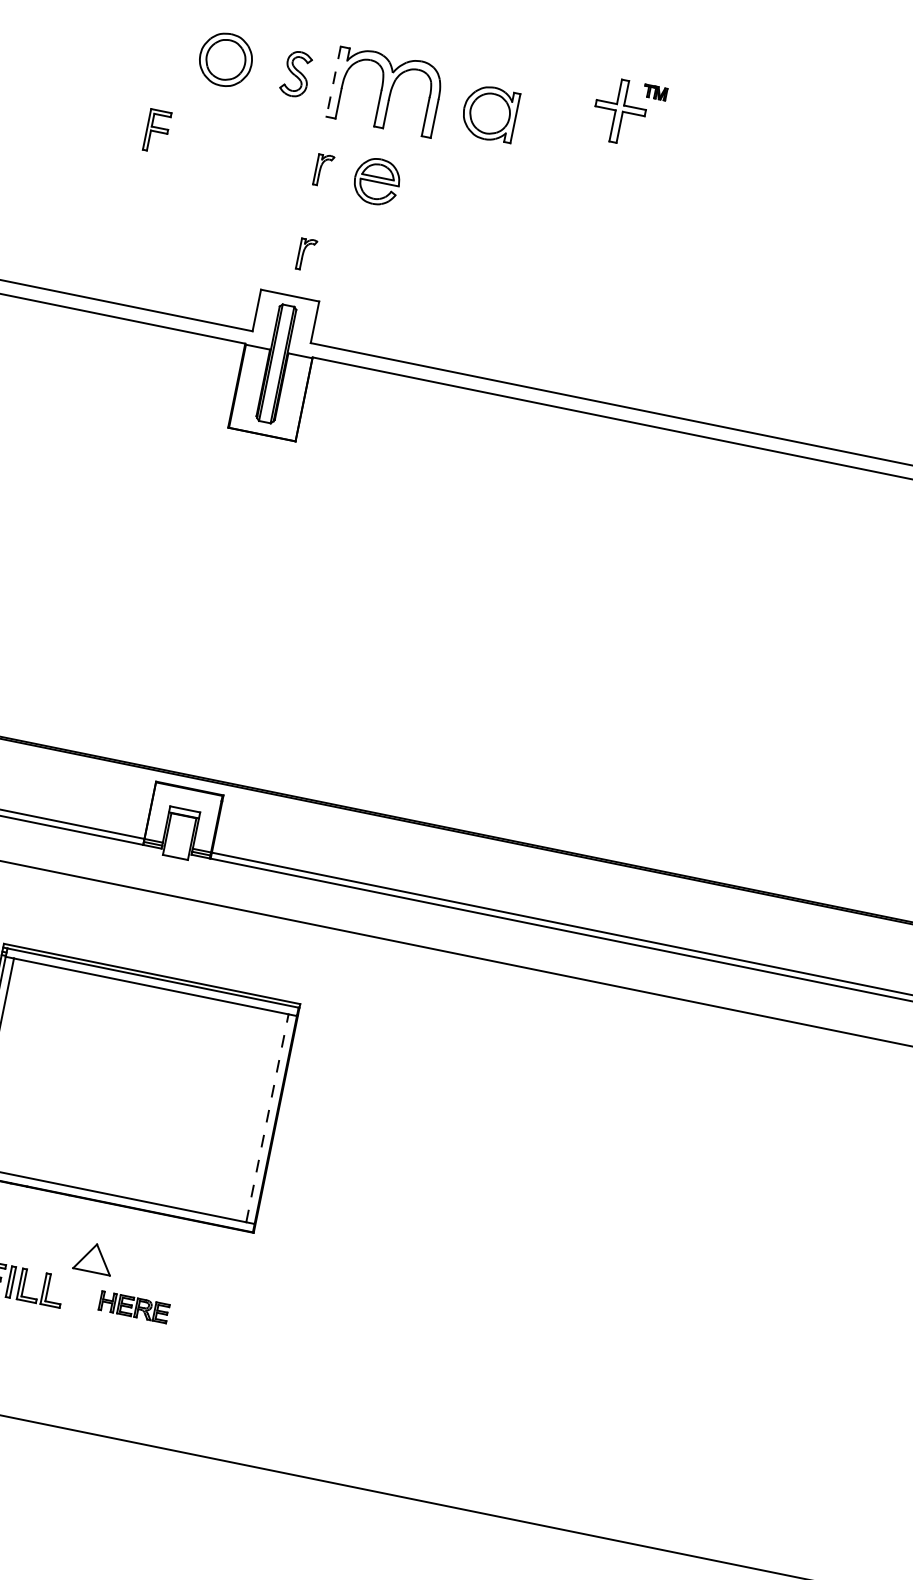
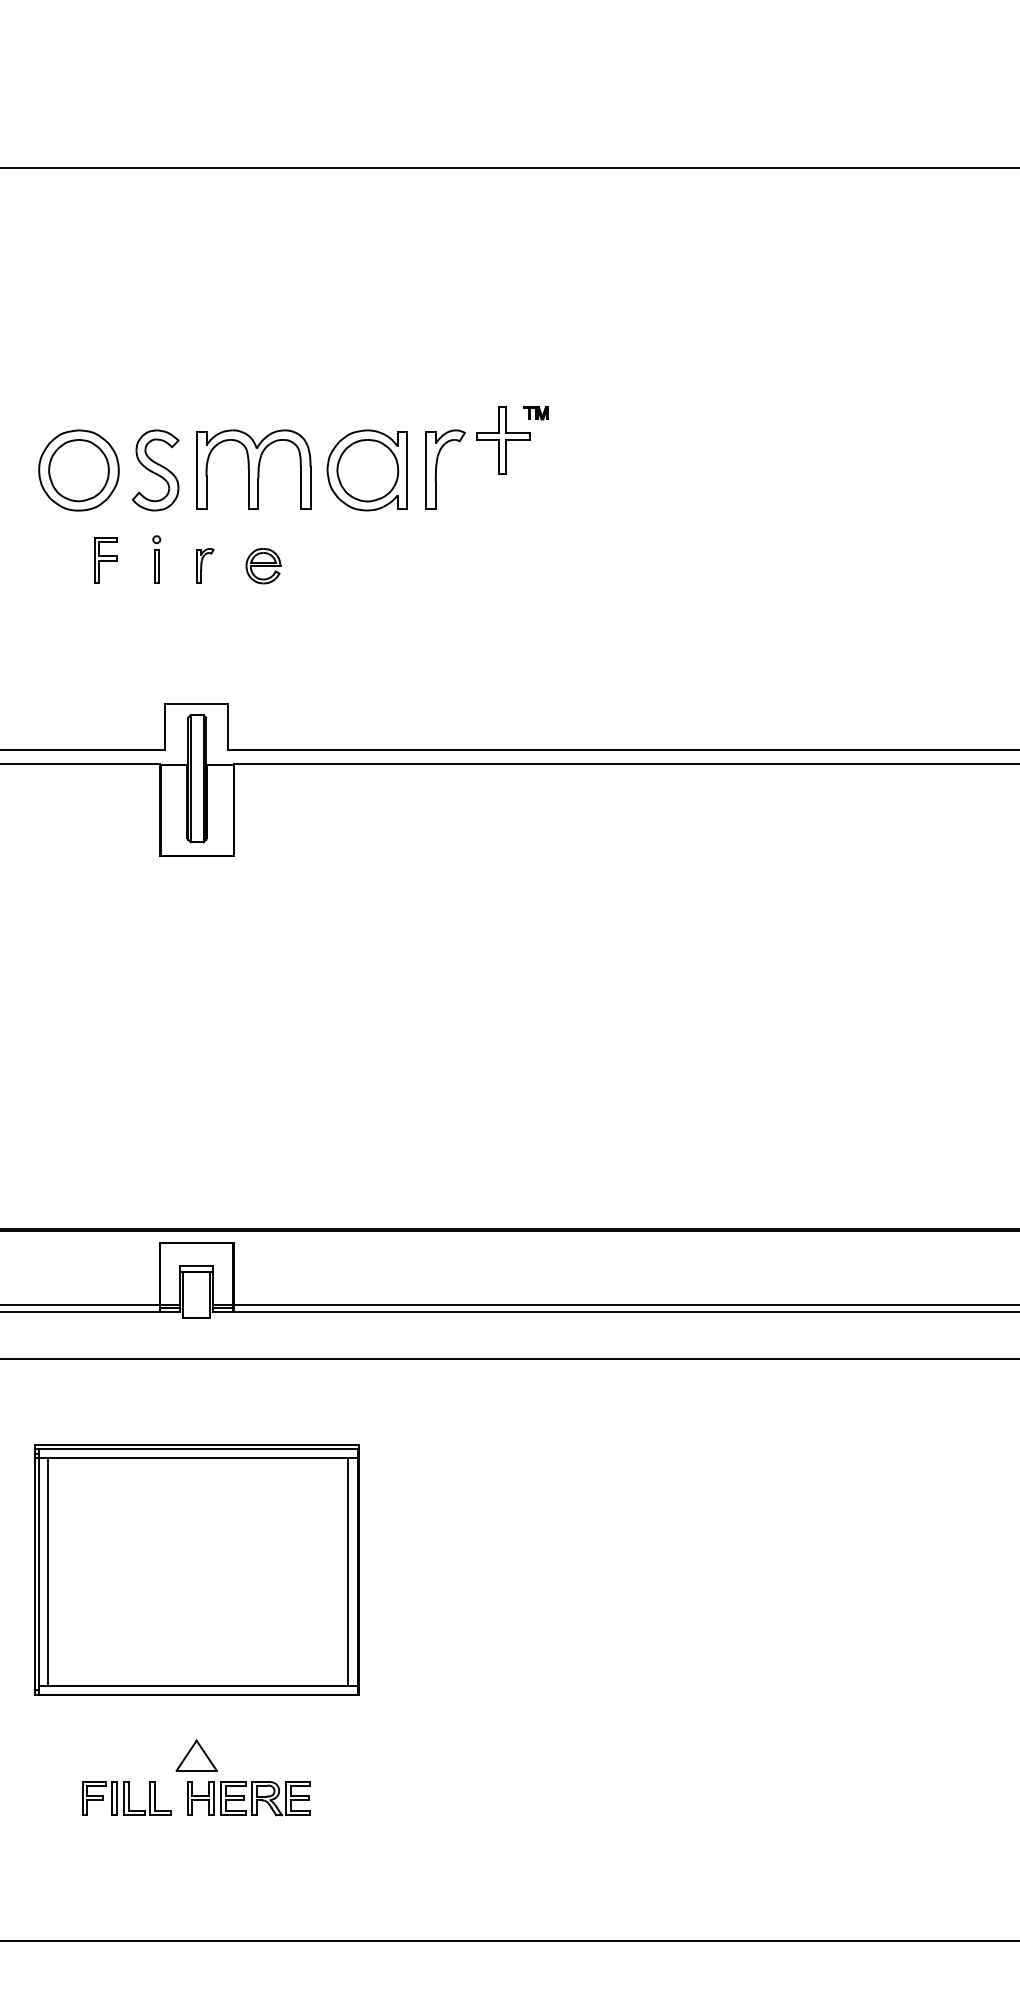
part: (225, 59) -> (78, 470), size x1.43
part: (295, 74) -> (155, 470), size x1.67
line: (333, 81) -> (196, 470), dashed -> solid
part: (489, 113) -> (366, 470), size x1.43
part: (554, 123) -> (437, 467), added
part: (156, 131) -> (105, 560), moved
part: (280, 155) -> (156, 559), added
part: (376, 182) -> (263, 566), size x0.71
part: (306, 254) -> (205, 657), removed
line: (267, 1118) -> (348, 1572), dashed -> solid
part: (133, 1306) -> (248, 1798), size x1.67

